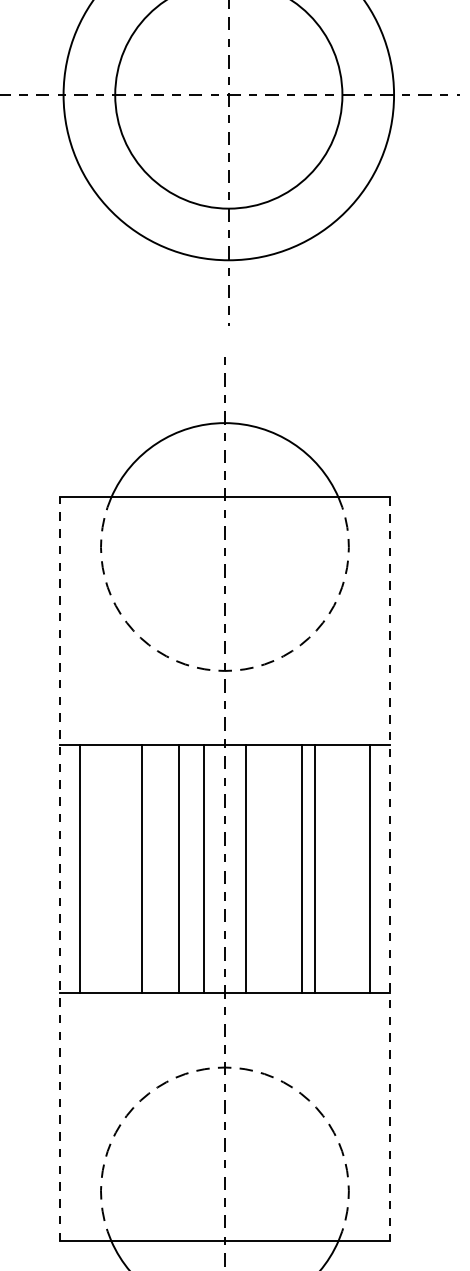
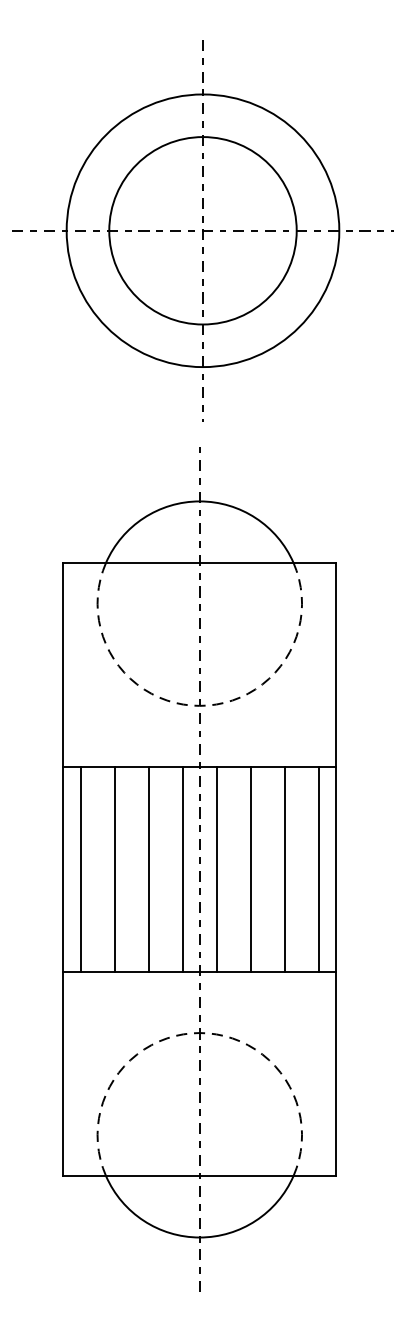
line: (59, 869) -> (63, 869), dashed -> solid
line: (142, 869) -> (114, 869), moved
line: (178, 869) -> (148, 869), moved
line: (300, 869) -> (284, 869), moved
line: (314, 869) -> (250, 869), moved
line: (390, 869) -> (336, 869), dashed -> solid

